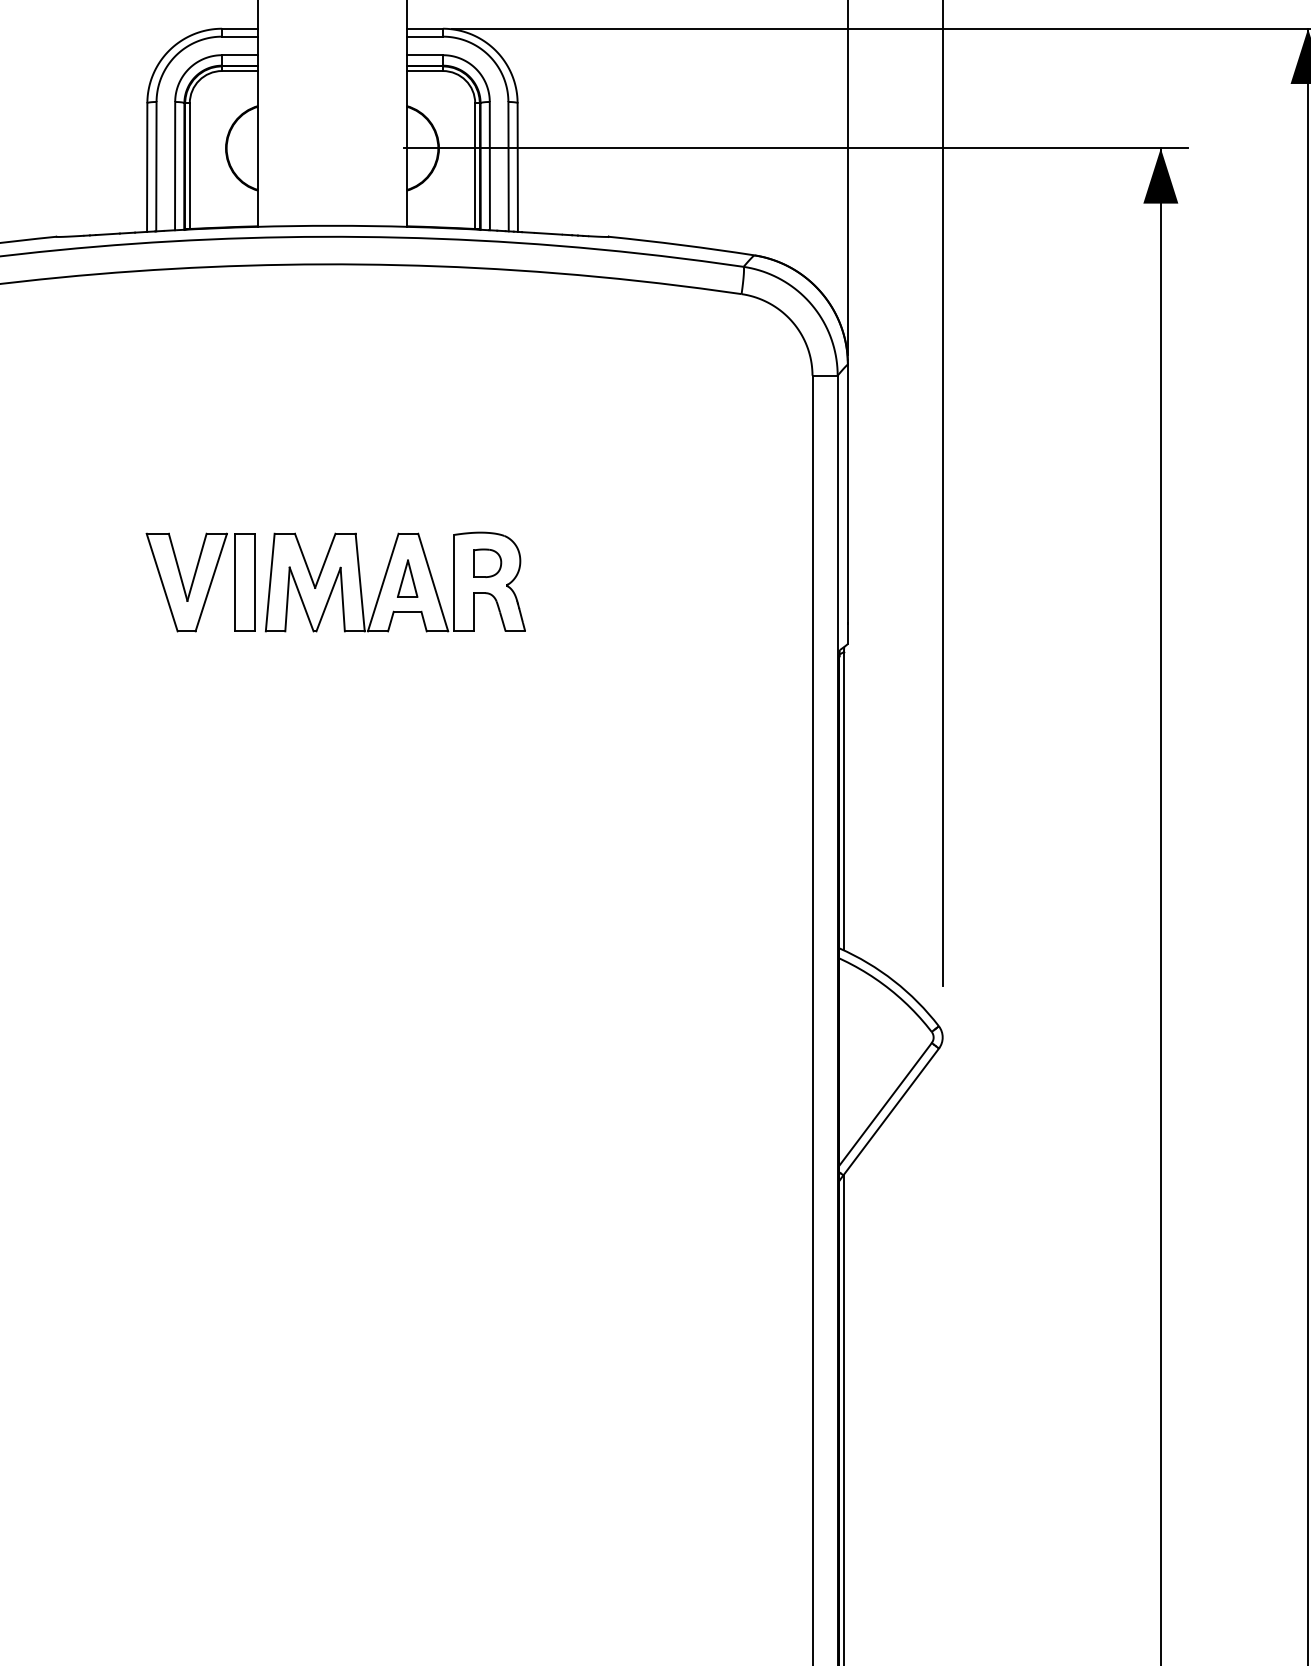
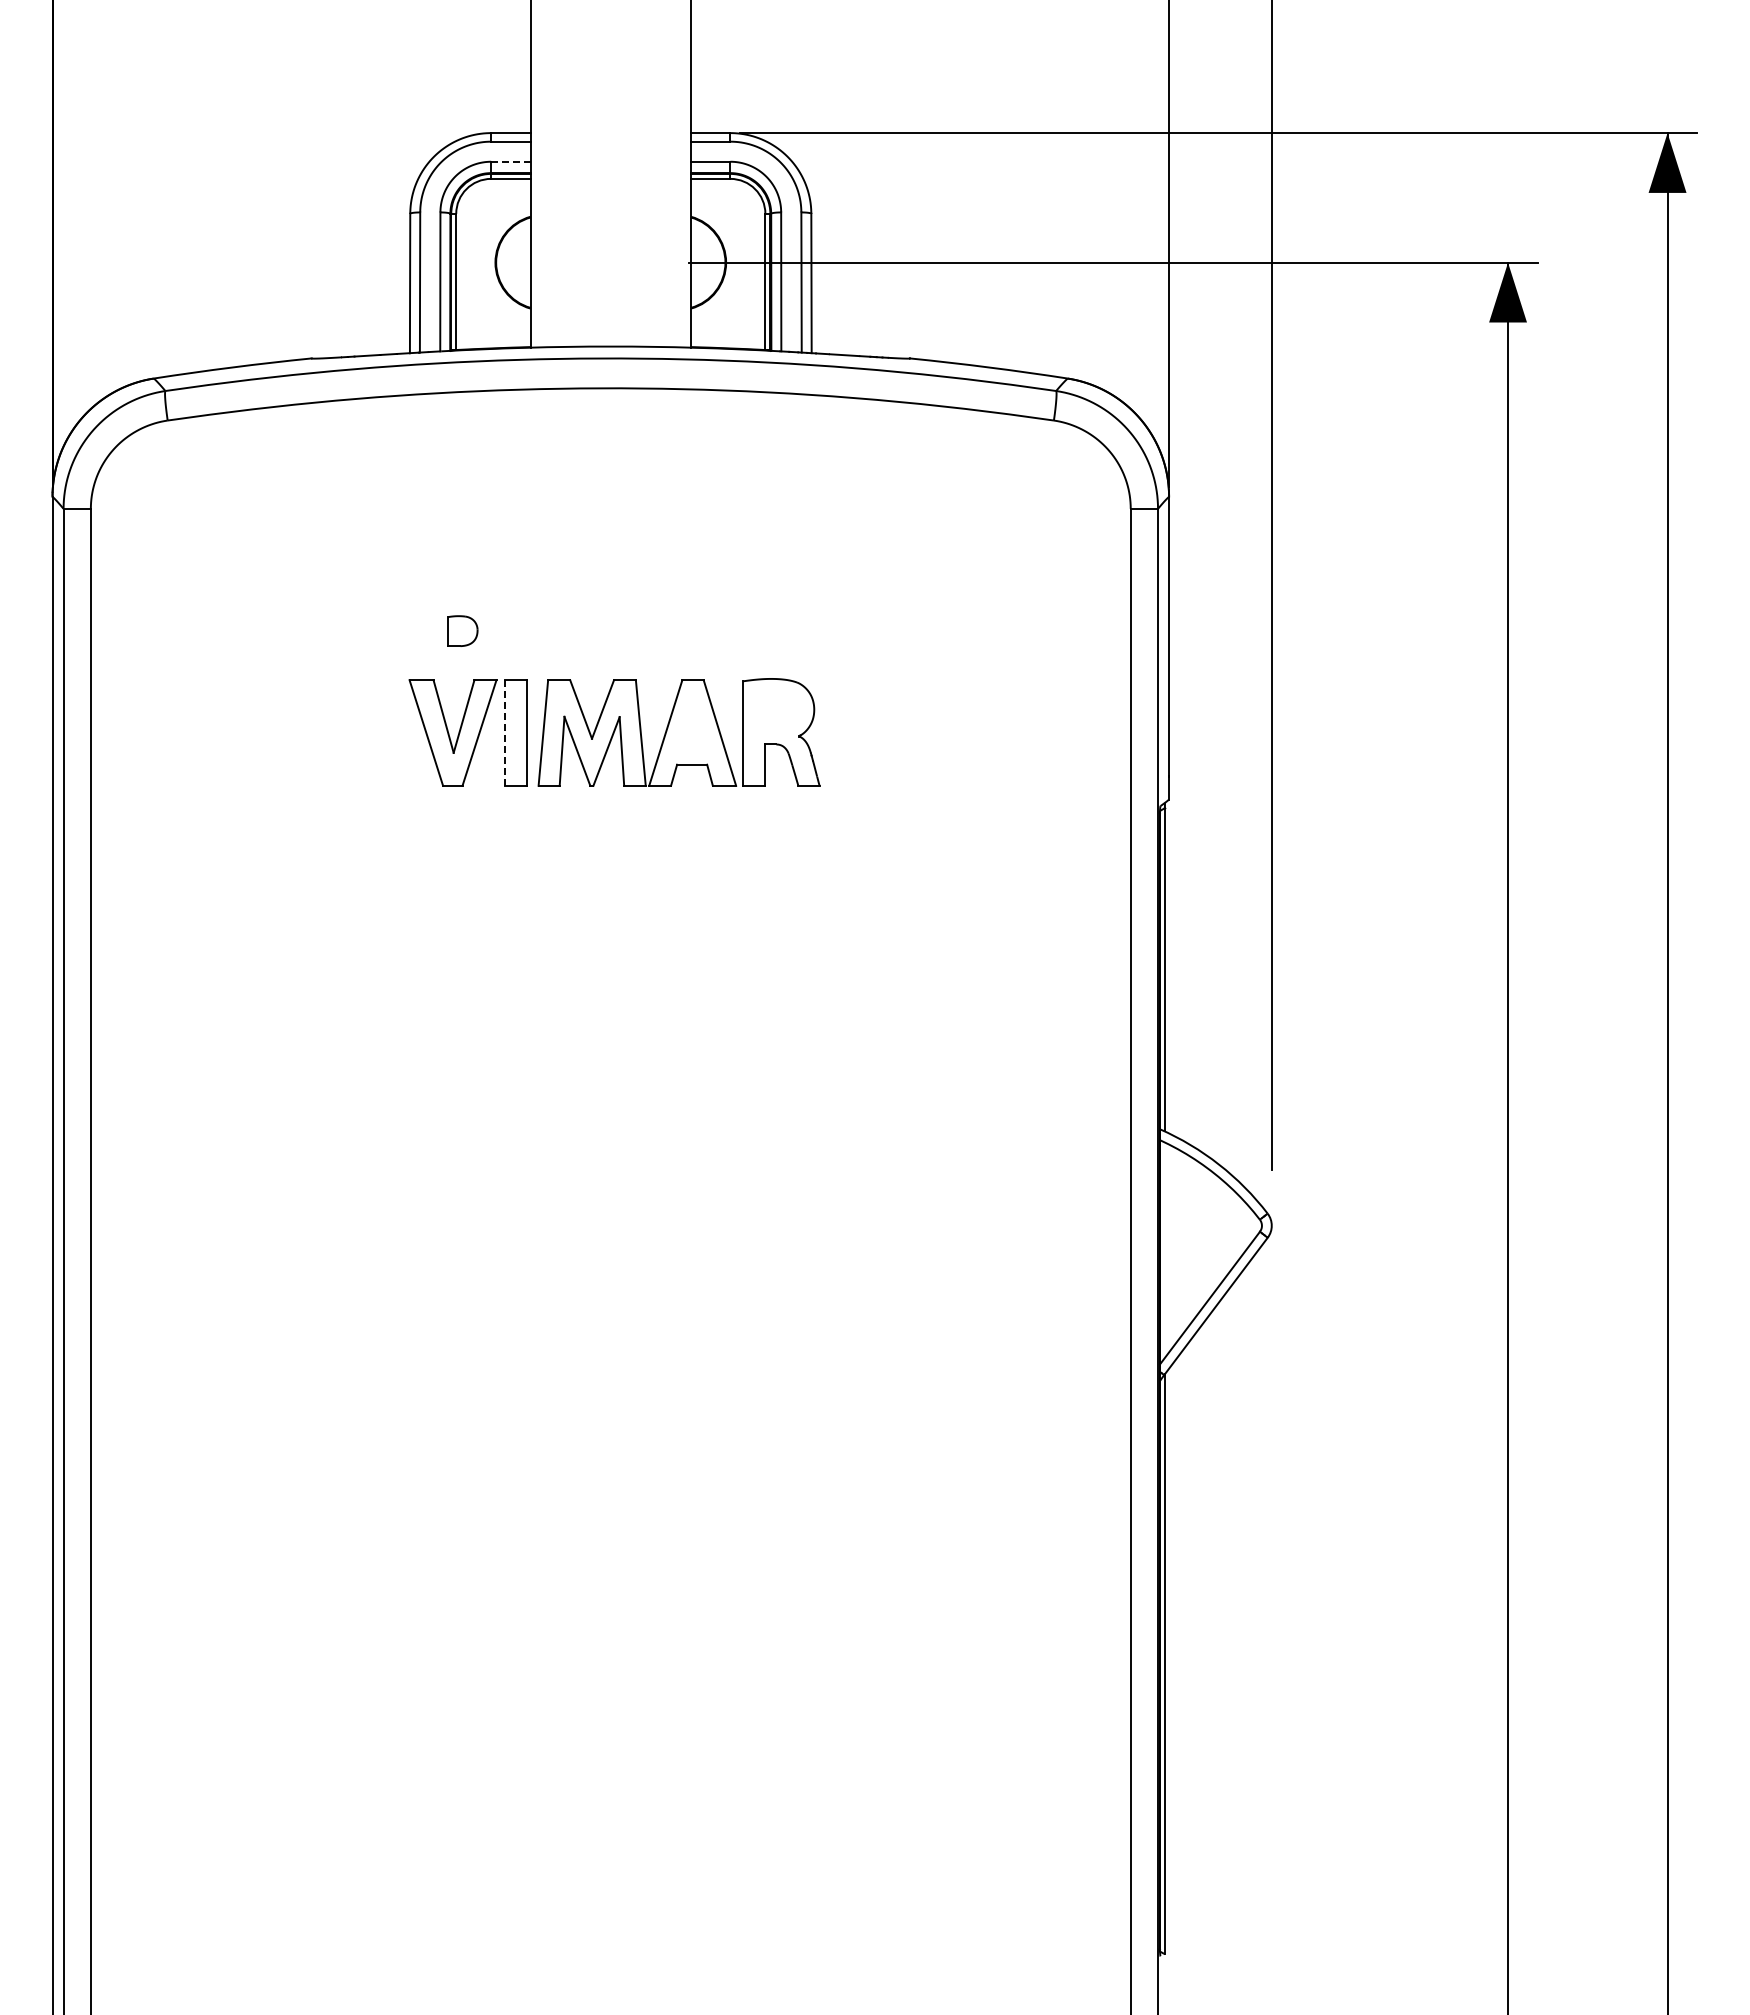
line: (239, 54) -> (510, 161), solid -> dashed
part: (487, 562) -> (462, 630), moved
part: (406, 578) -> (691, 728), removed
line: (234, 582) -> (504, 732), solid -> dashed

